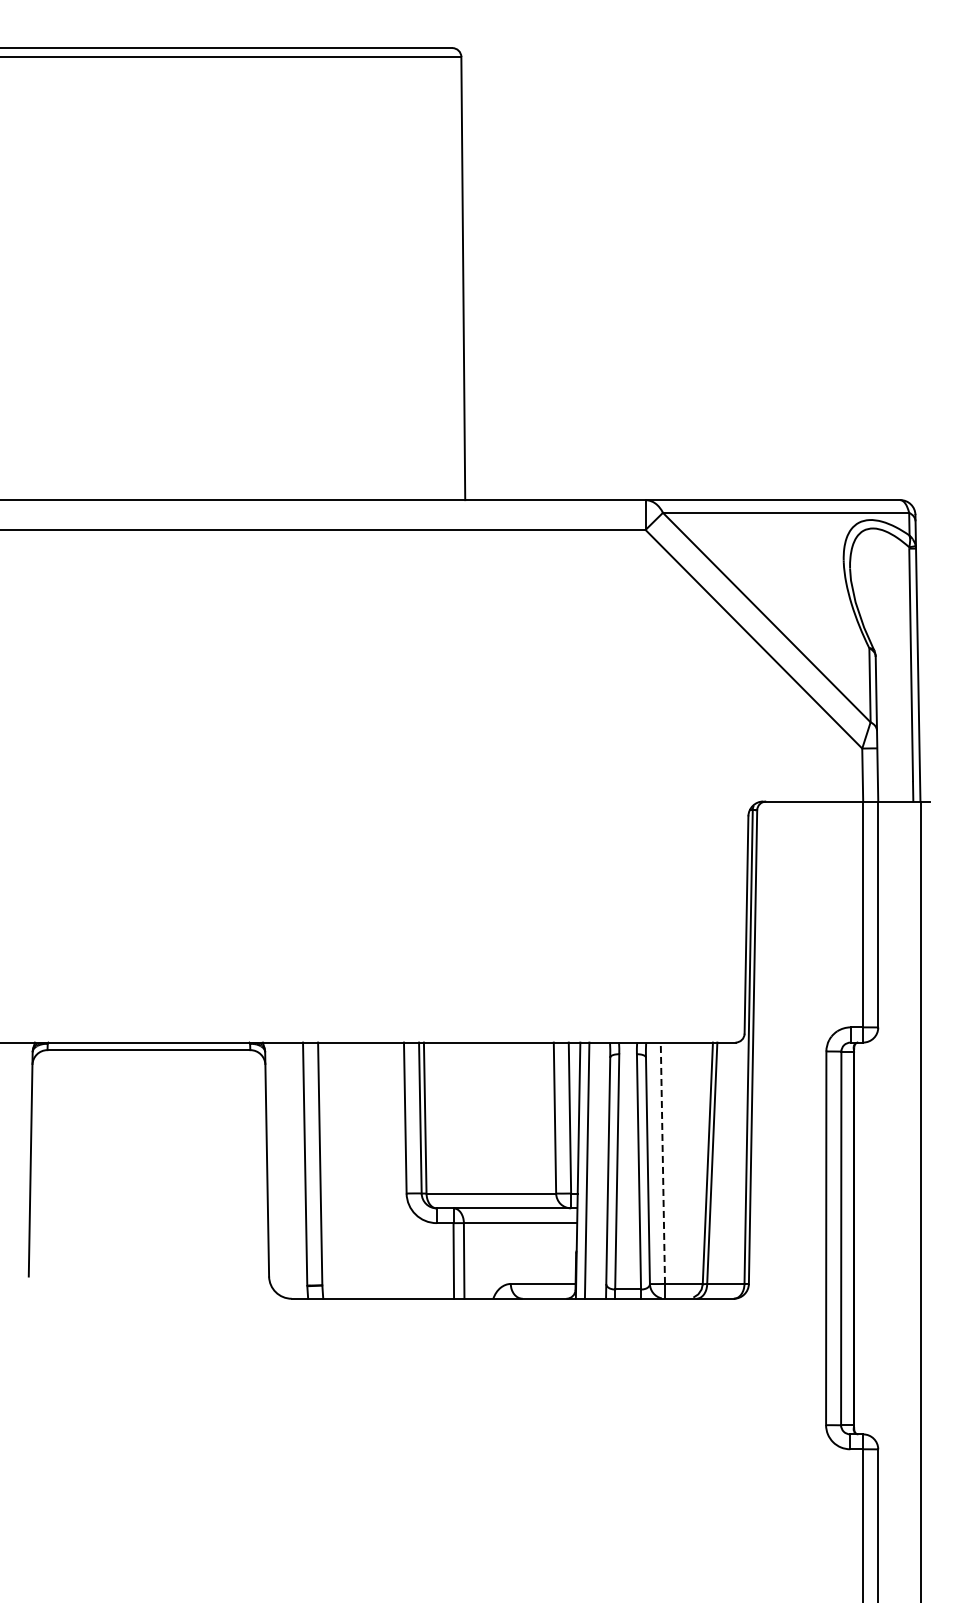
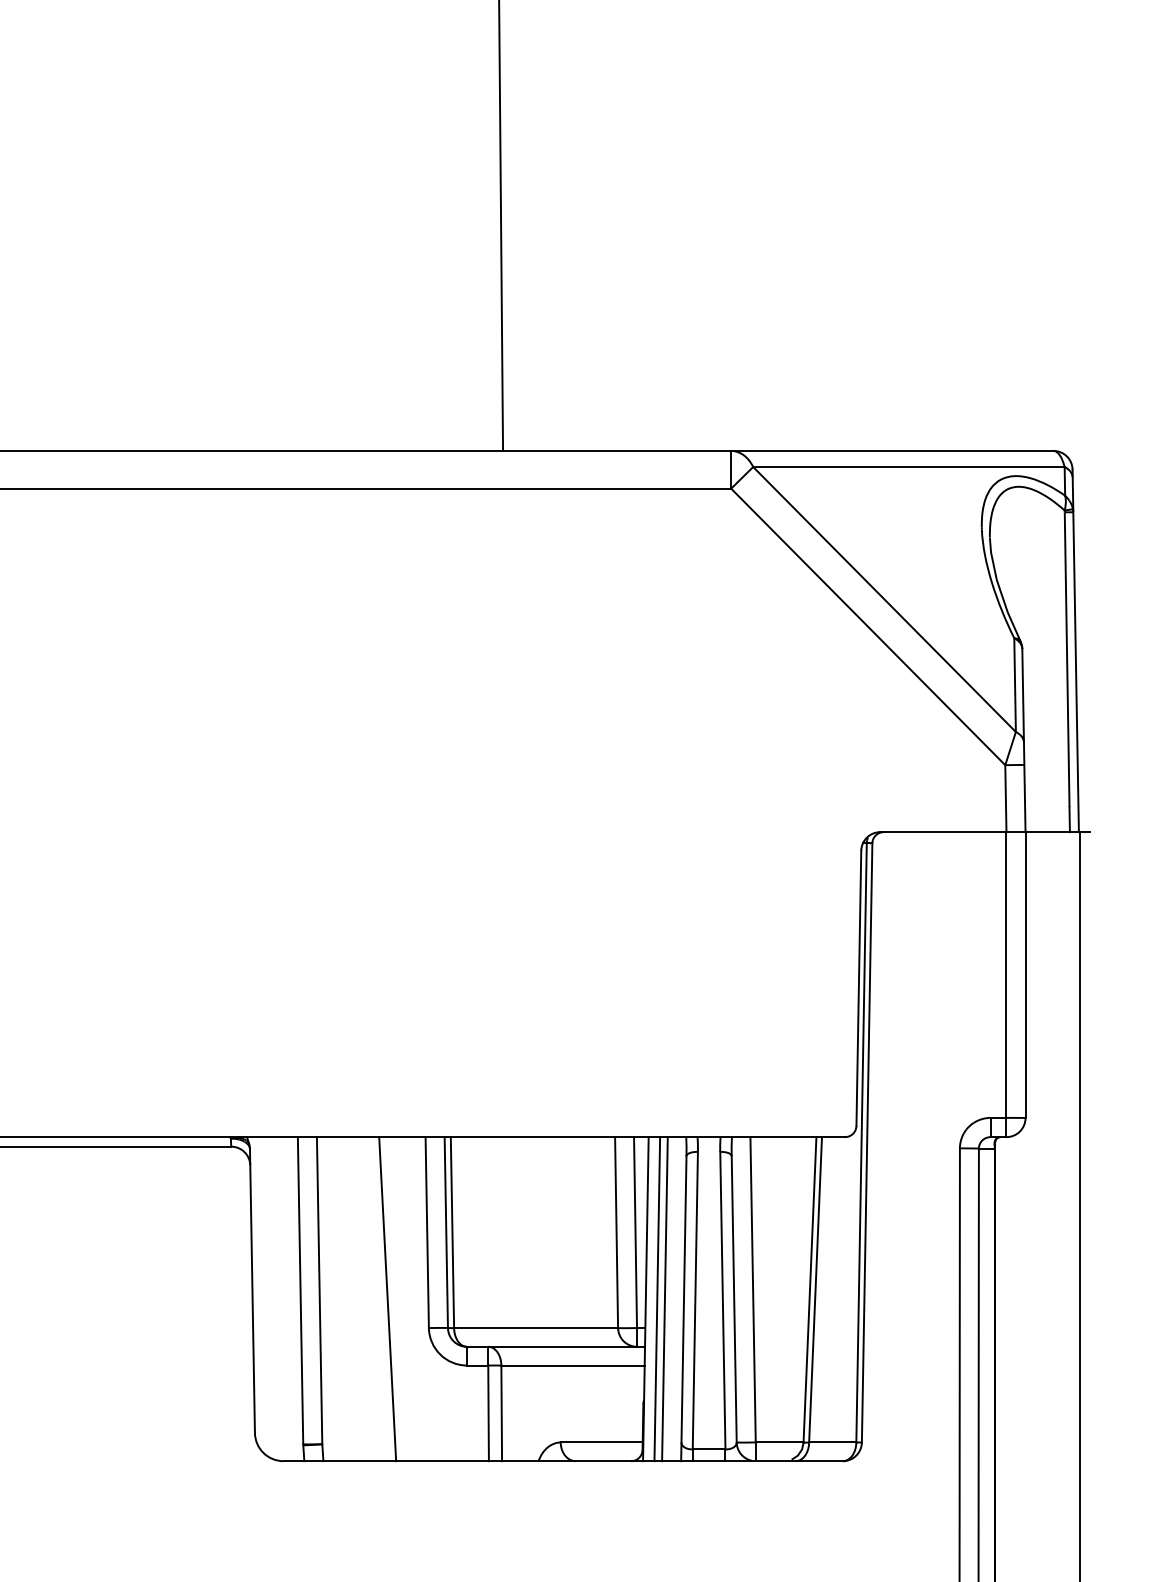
line: (662, 1163) -> (752, 1290), dashed -> solid
line: (373, 1170) -> (387, 1298), added
line: (592, 1170) -> (664, 1298), added

